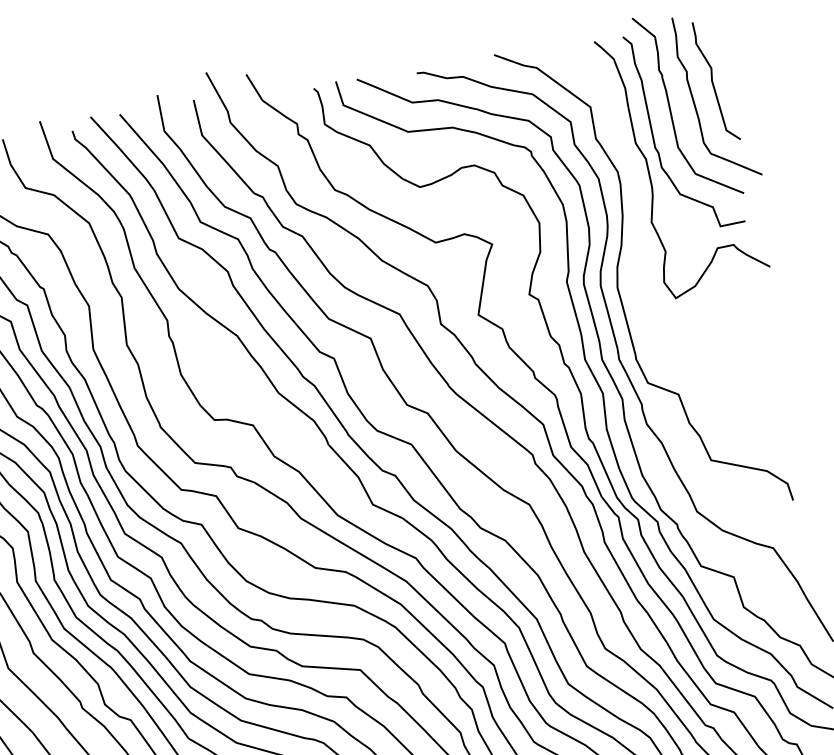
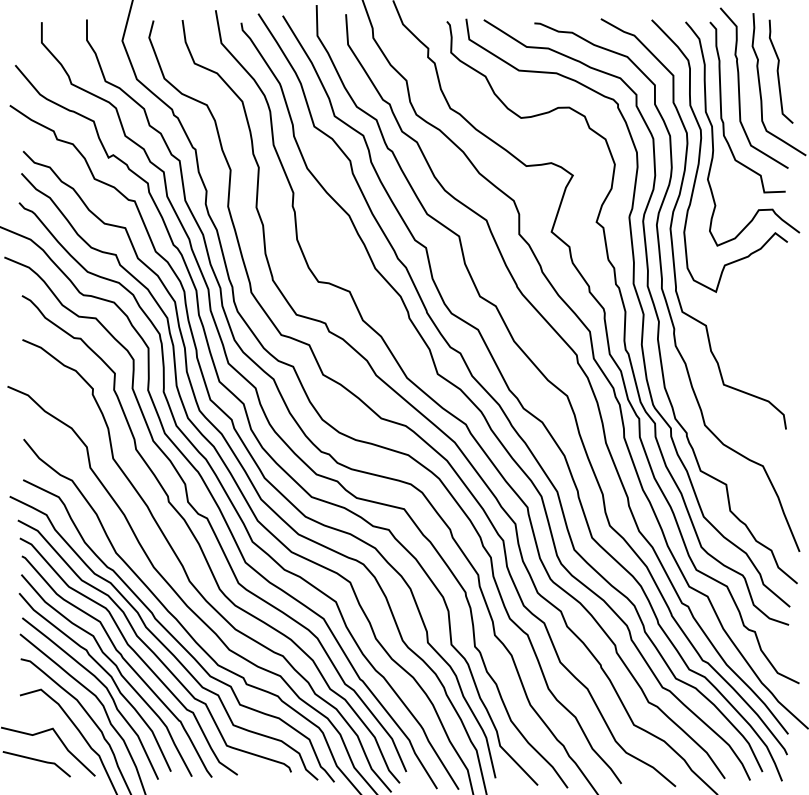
curve: (638, 195) -> (700, 155), added

